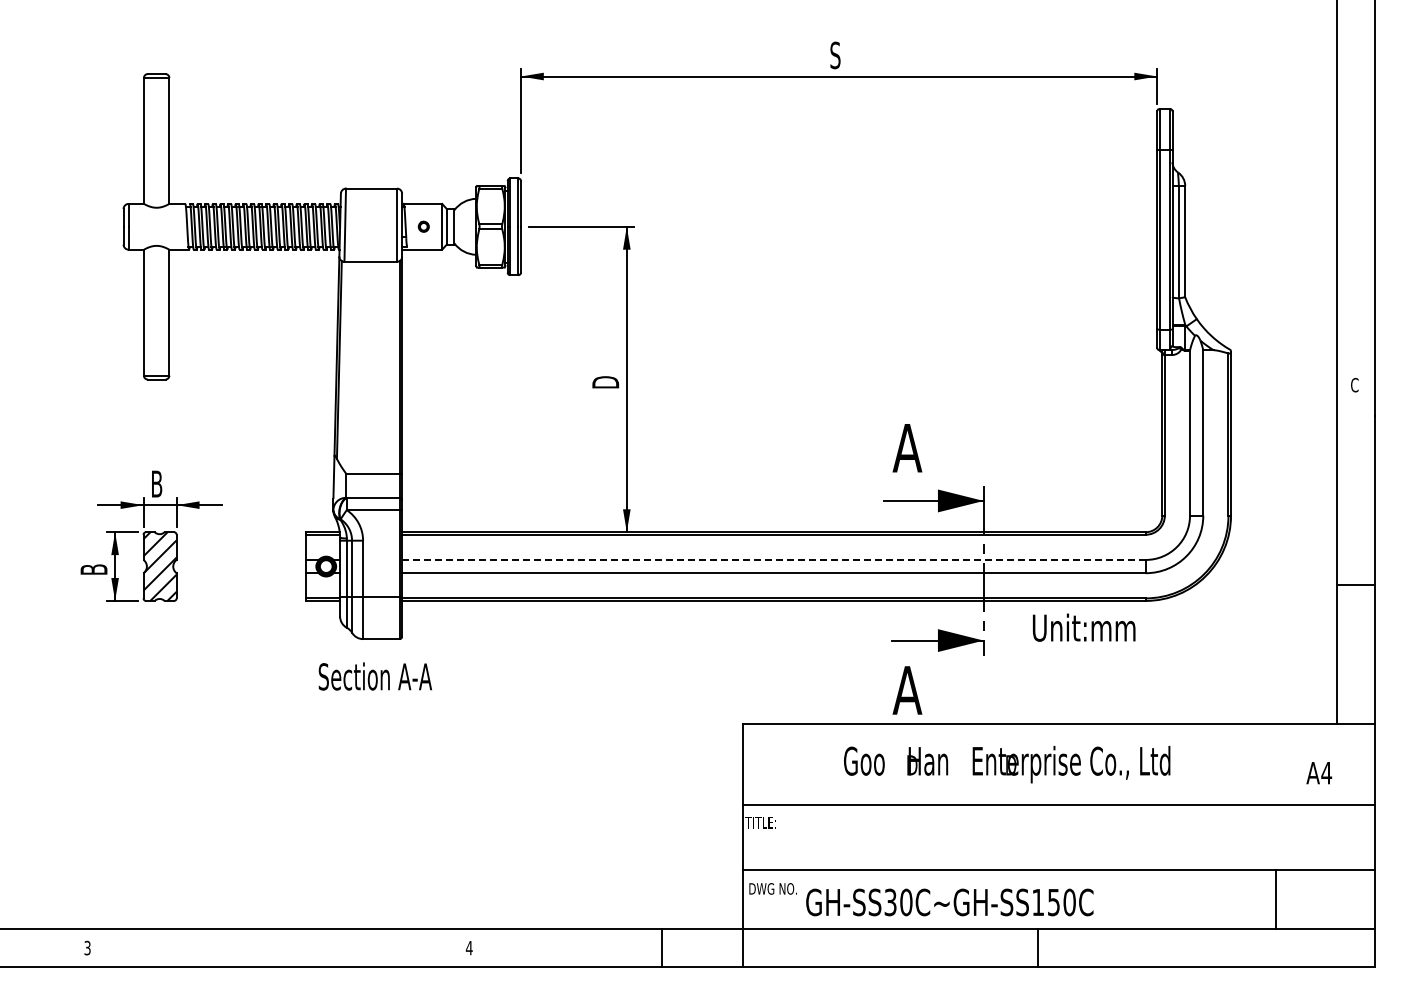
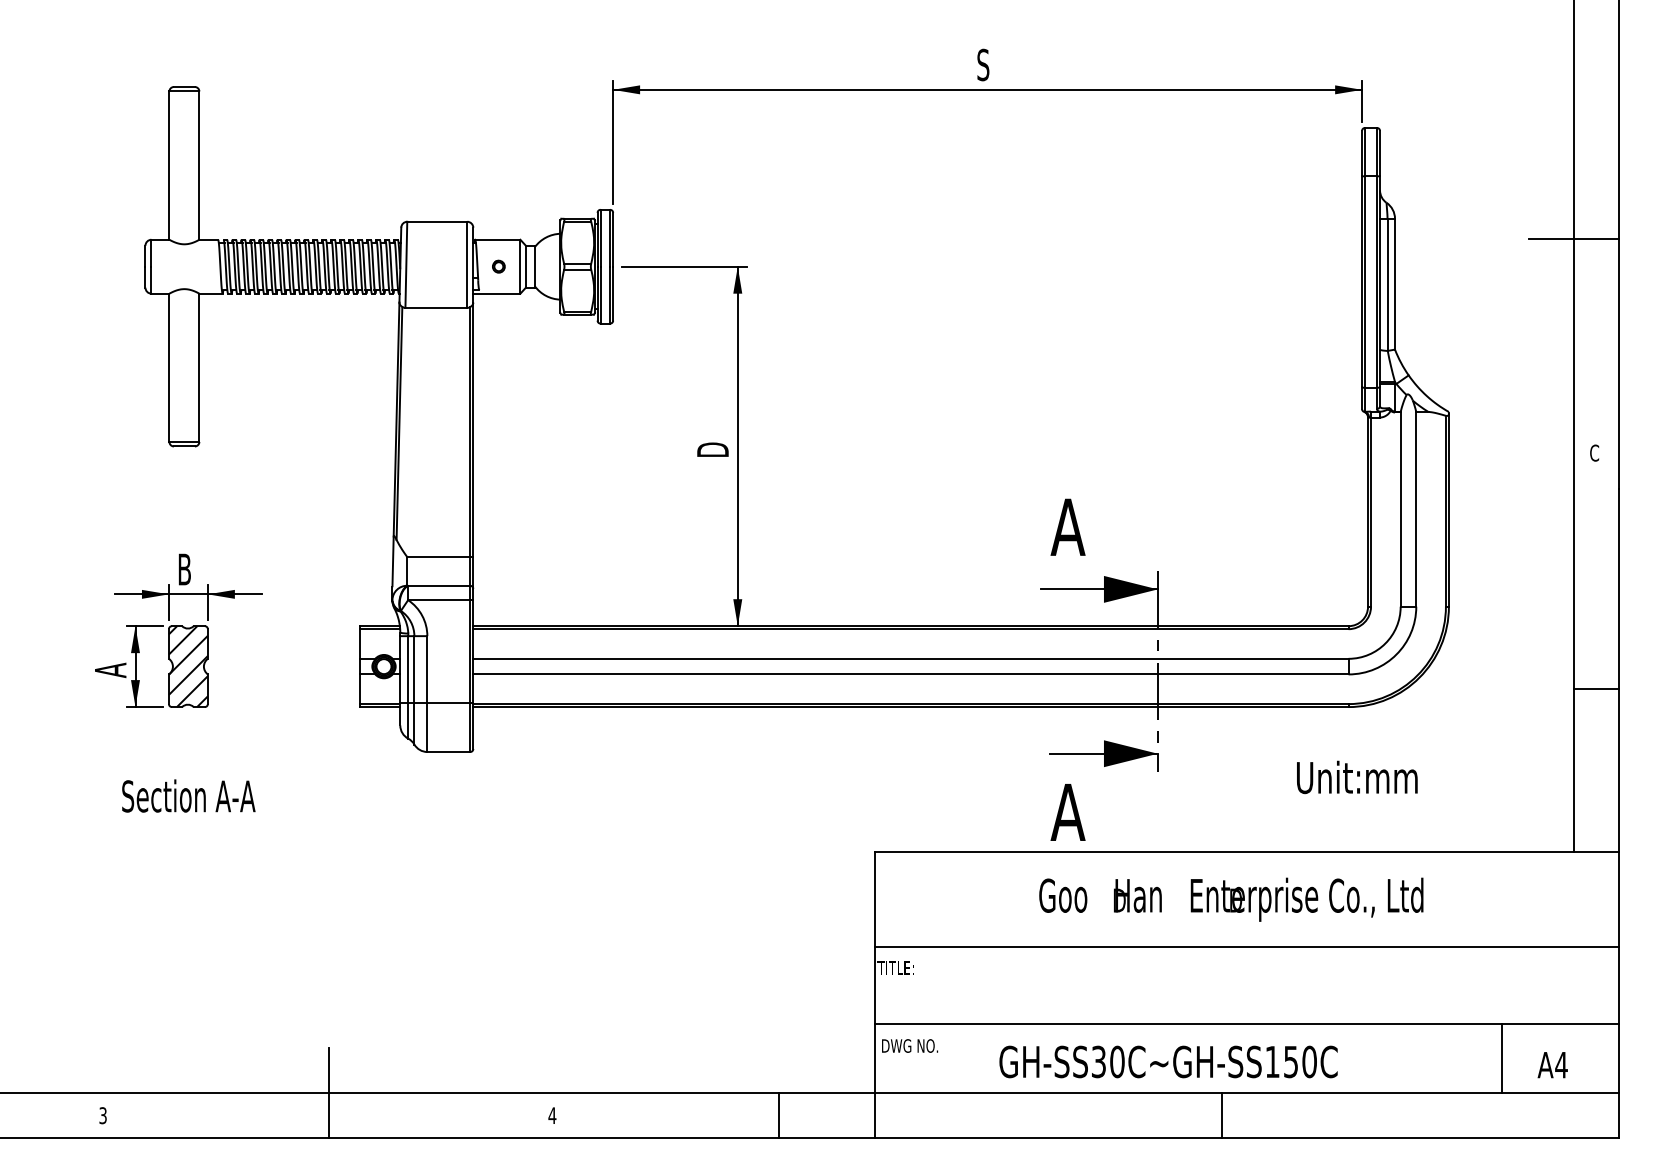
line: (1337, 203) -> (1574, 239), added
line: (773, 559) -> (910, 658), dashed -> solid
text: (93, 569) -> (110, 670), B -> A
text: (1084, 627) -> (1357, 777), moved
text: (374, 676) -> (187, 796), moved
text: (1007, 764) -> (1231, 899), moved
text: (1319, 773) -> (1553, 1065), moved
text: (949, 902) -> (1168, 1062), moved
line: (279, 928) -> (328, 1092), added

